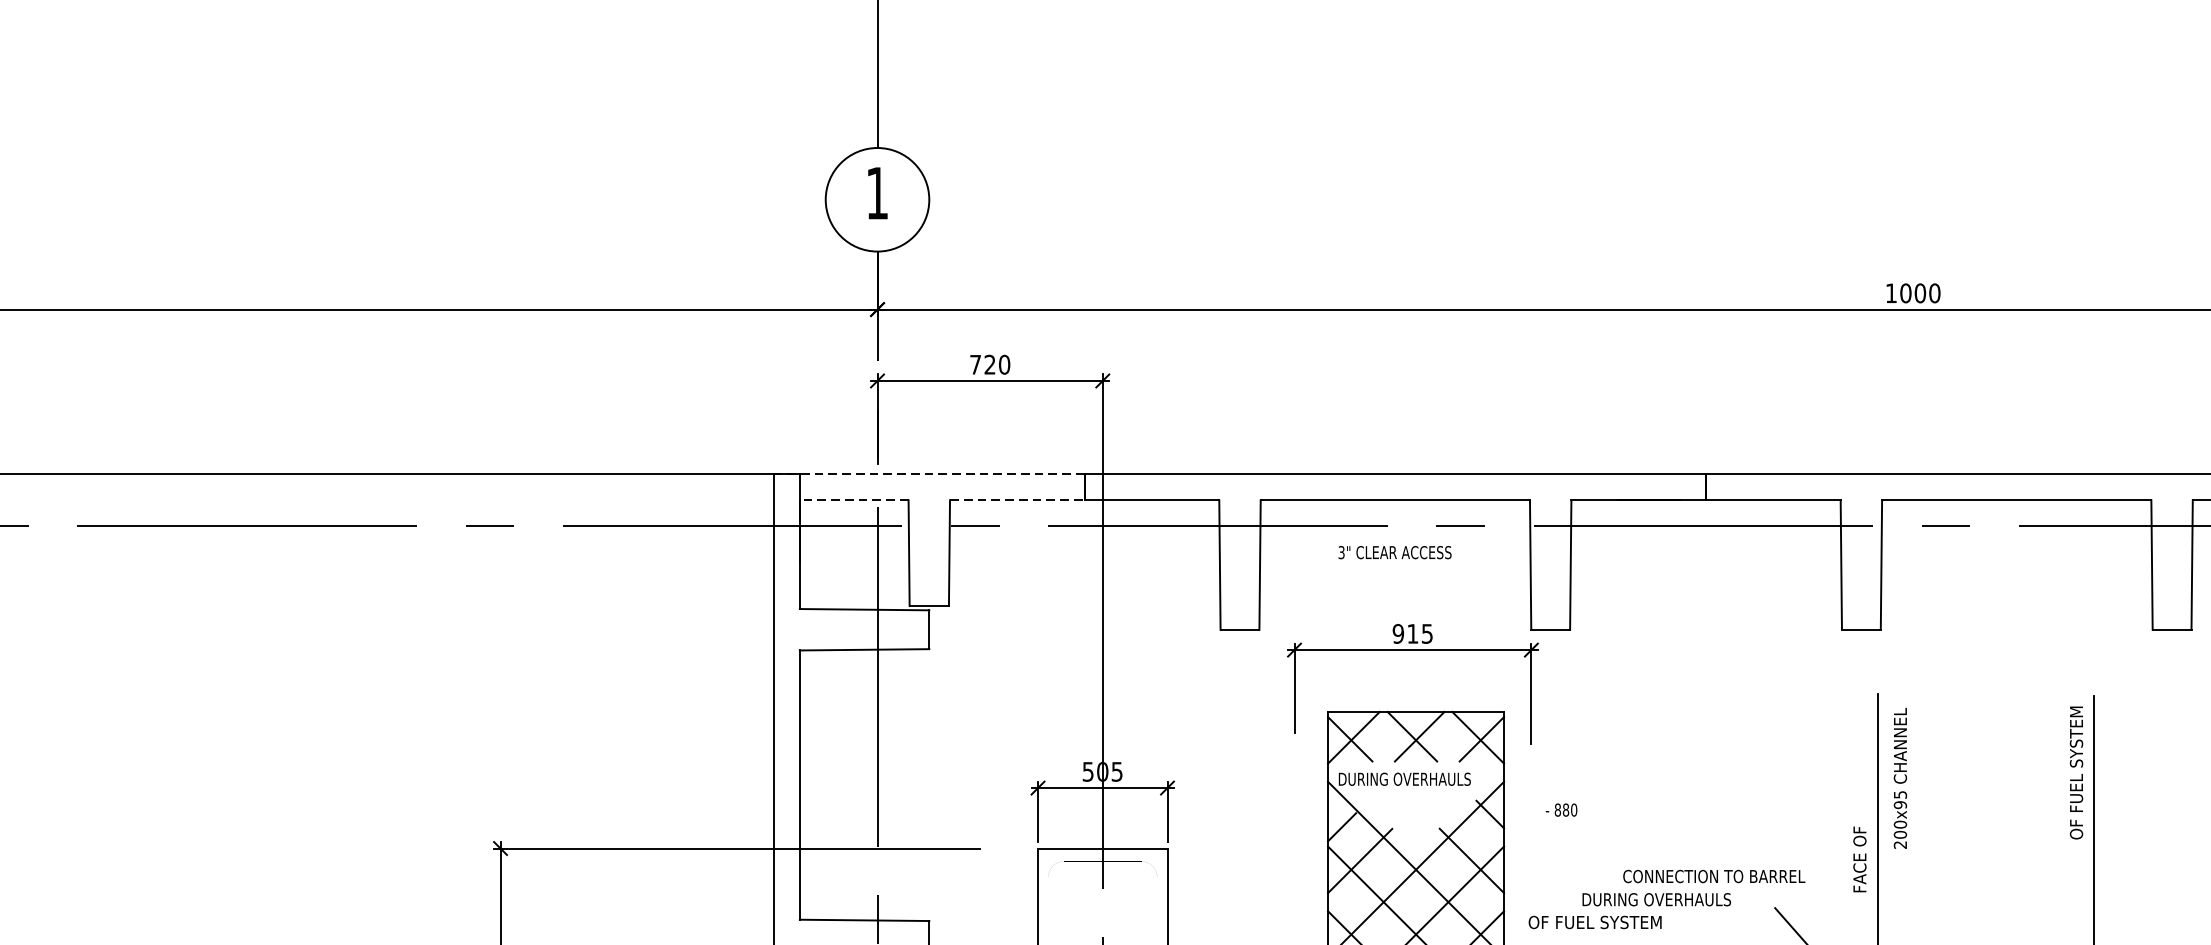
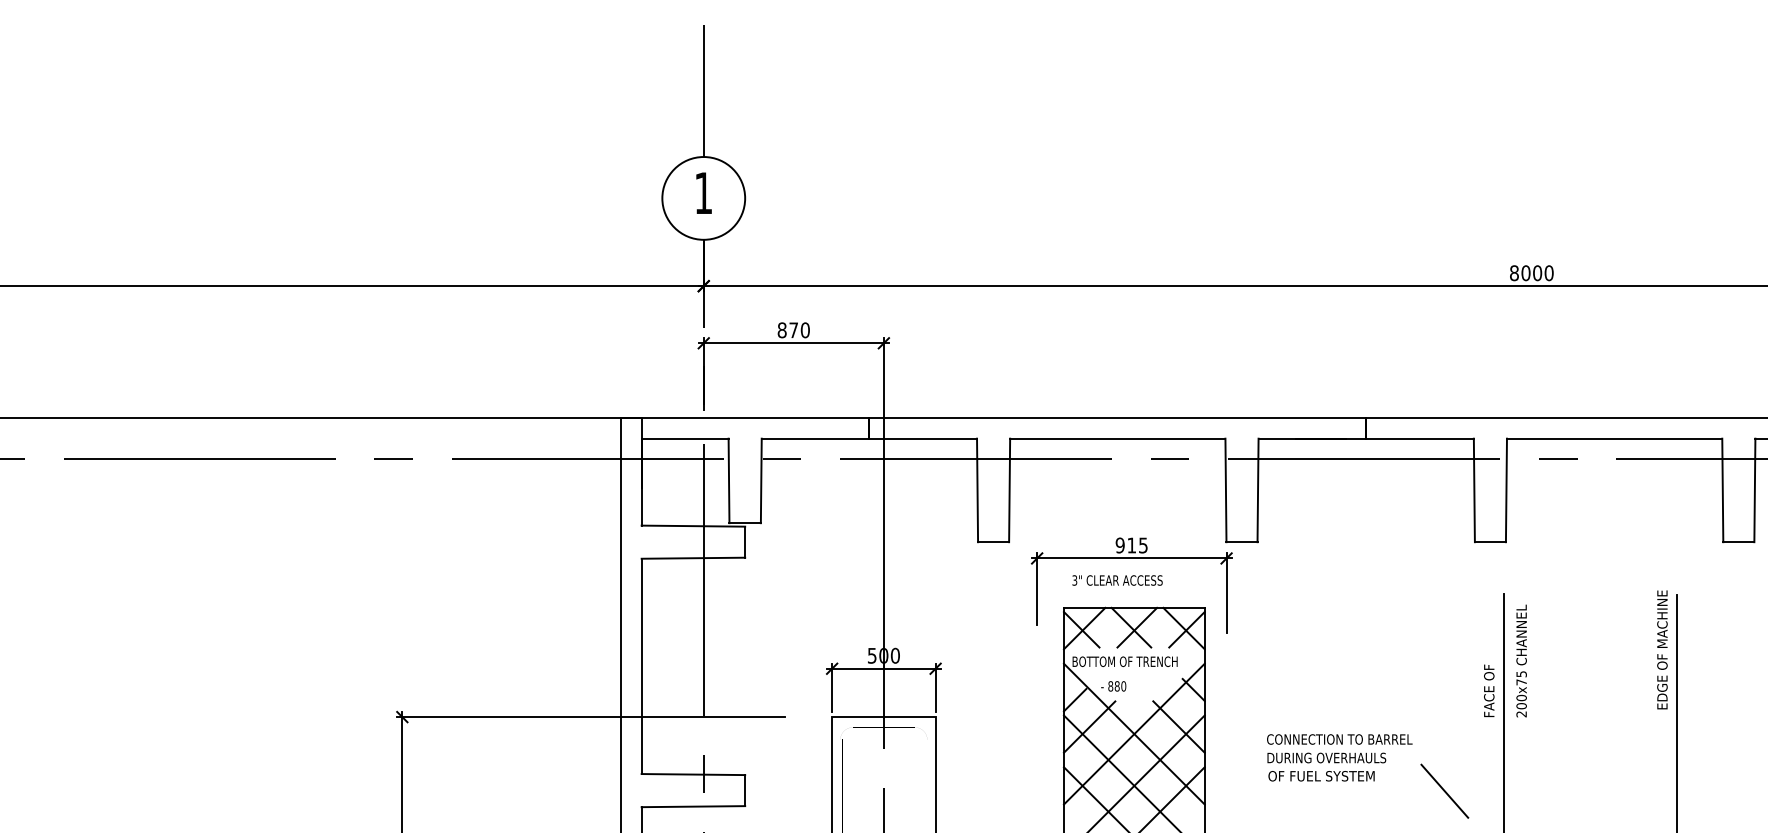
text: (1891, 293) -> (1514, 273), 1000 -> 8000
text: (982, 364) -> (787, 330), 720 -> 870
line: (928, 473) -> (744, 417), dashed -> solid
line: (853, 500) -> (684, 438), dashed -> solid
line: (1017, 500) -> (815, 438), dashed -> solid
text: (1394, 552) -> (1117, 580), moved
text: (2076, 763) -> (1662, 649), OF FUEL SYSTEM -> EDGE OF MACHINE
text: (1116, 771) -> (894, 655), 505 -> 500
text: (1404, 778) -> (1125, 661), DURING OVERHAULS -> BOTTOM OF TRENCH
text: (1900, 805) -> (1521, 682), 200x95 -> 200x75
text: (1561, 810) -> (1113, 686), moved
text: (1860, 859) -> (1489, 690), moved
text: (1713, 876) -> (1339, 739), moved
text: (1595, 922) -> (1321, 776), moved

